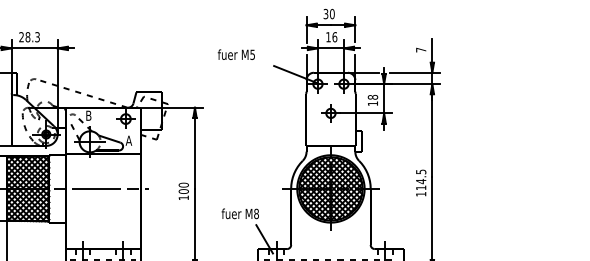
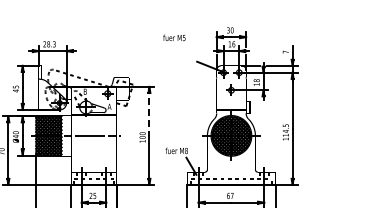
text: (236, 54) -> (174, 37), moved
line: (195, 148) -> (149, 111), solid -> dashed

